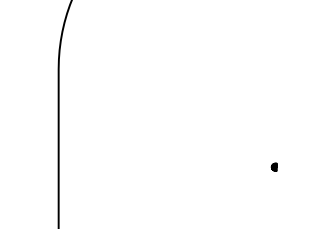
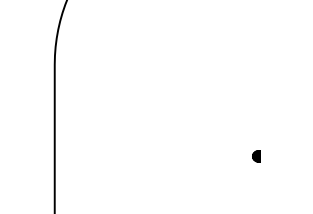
part: (273, 166) -> (255, 155), size x1.6

